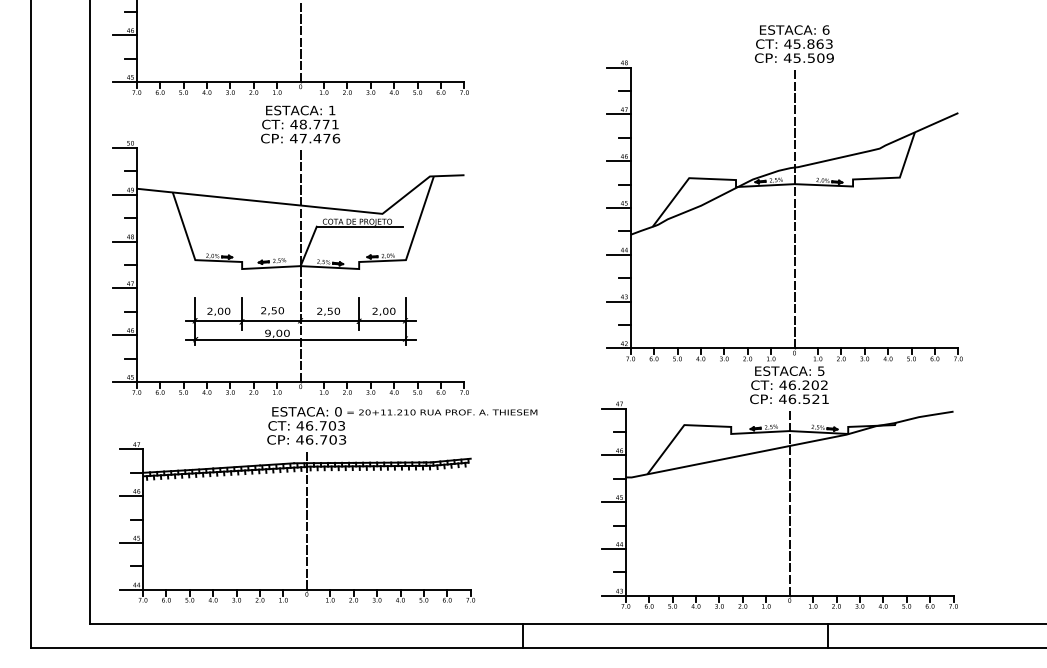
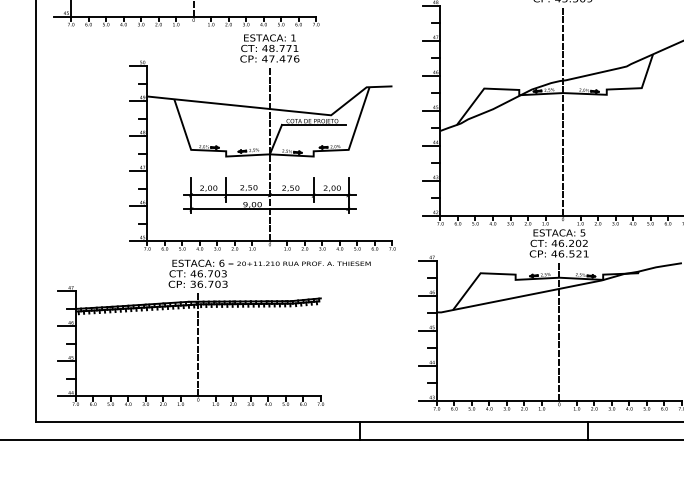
part: (290, 249) -> (262, 141), moved
text: (338, 411) -> (221, 263), 0 -> 6
text: (299, 439) -> (192, 284), 46.703 -> 36.703

